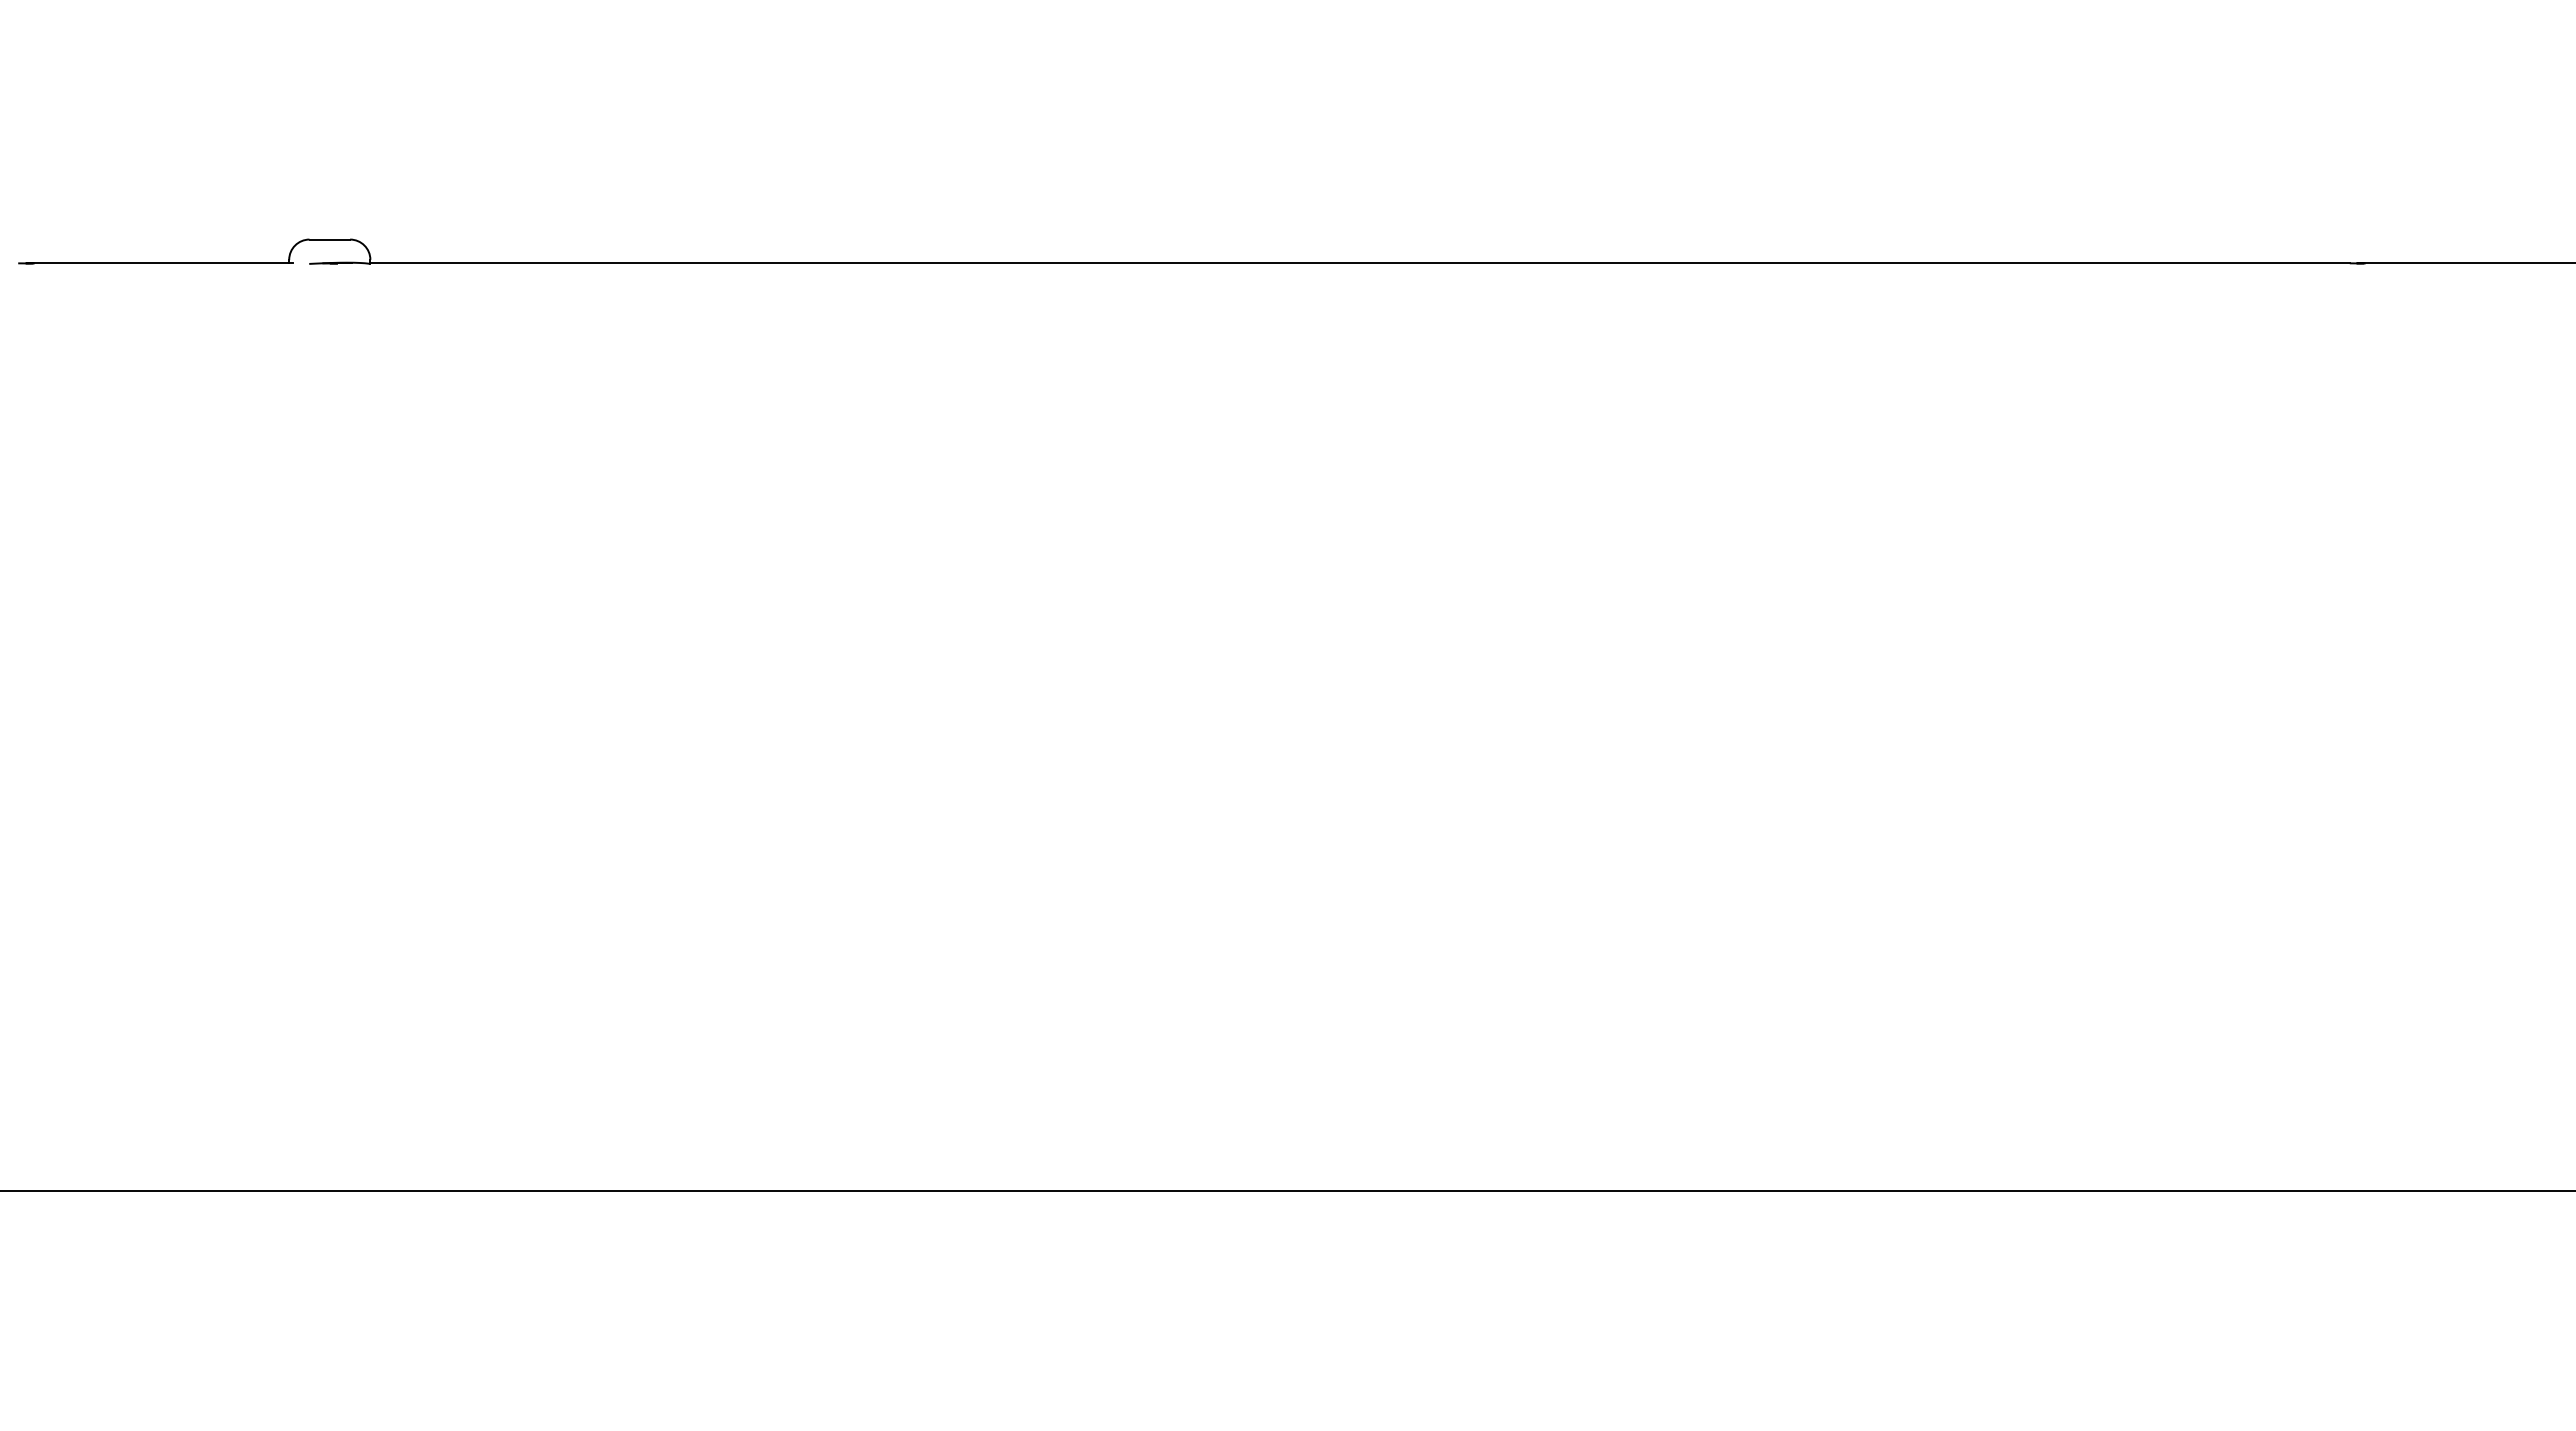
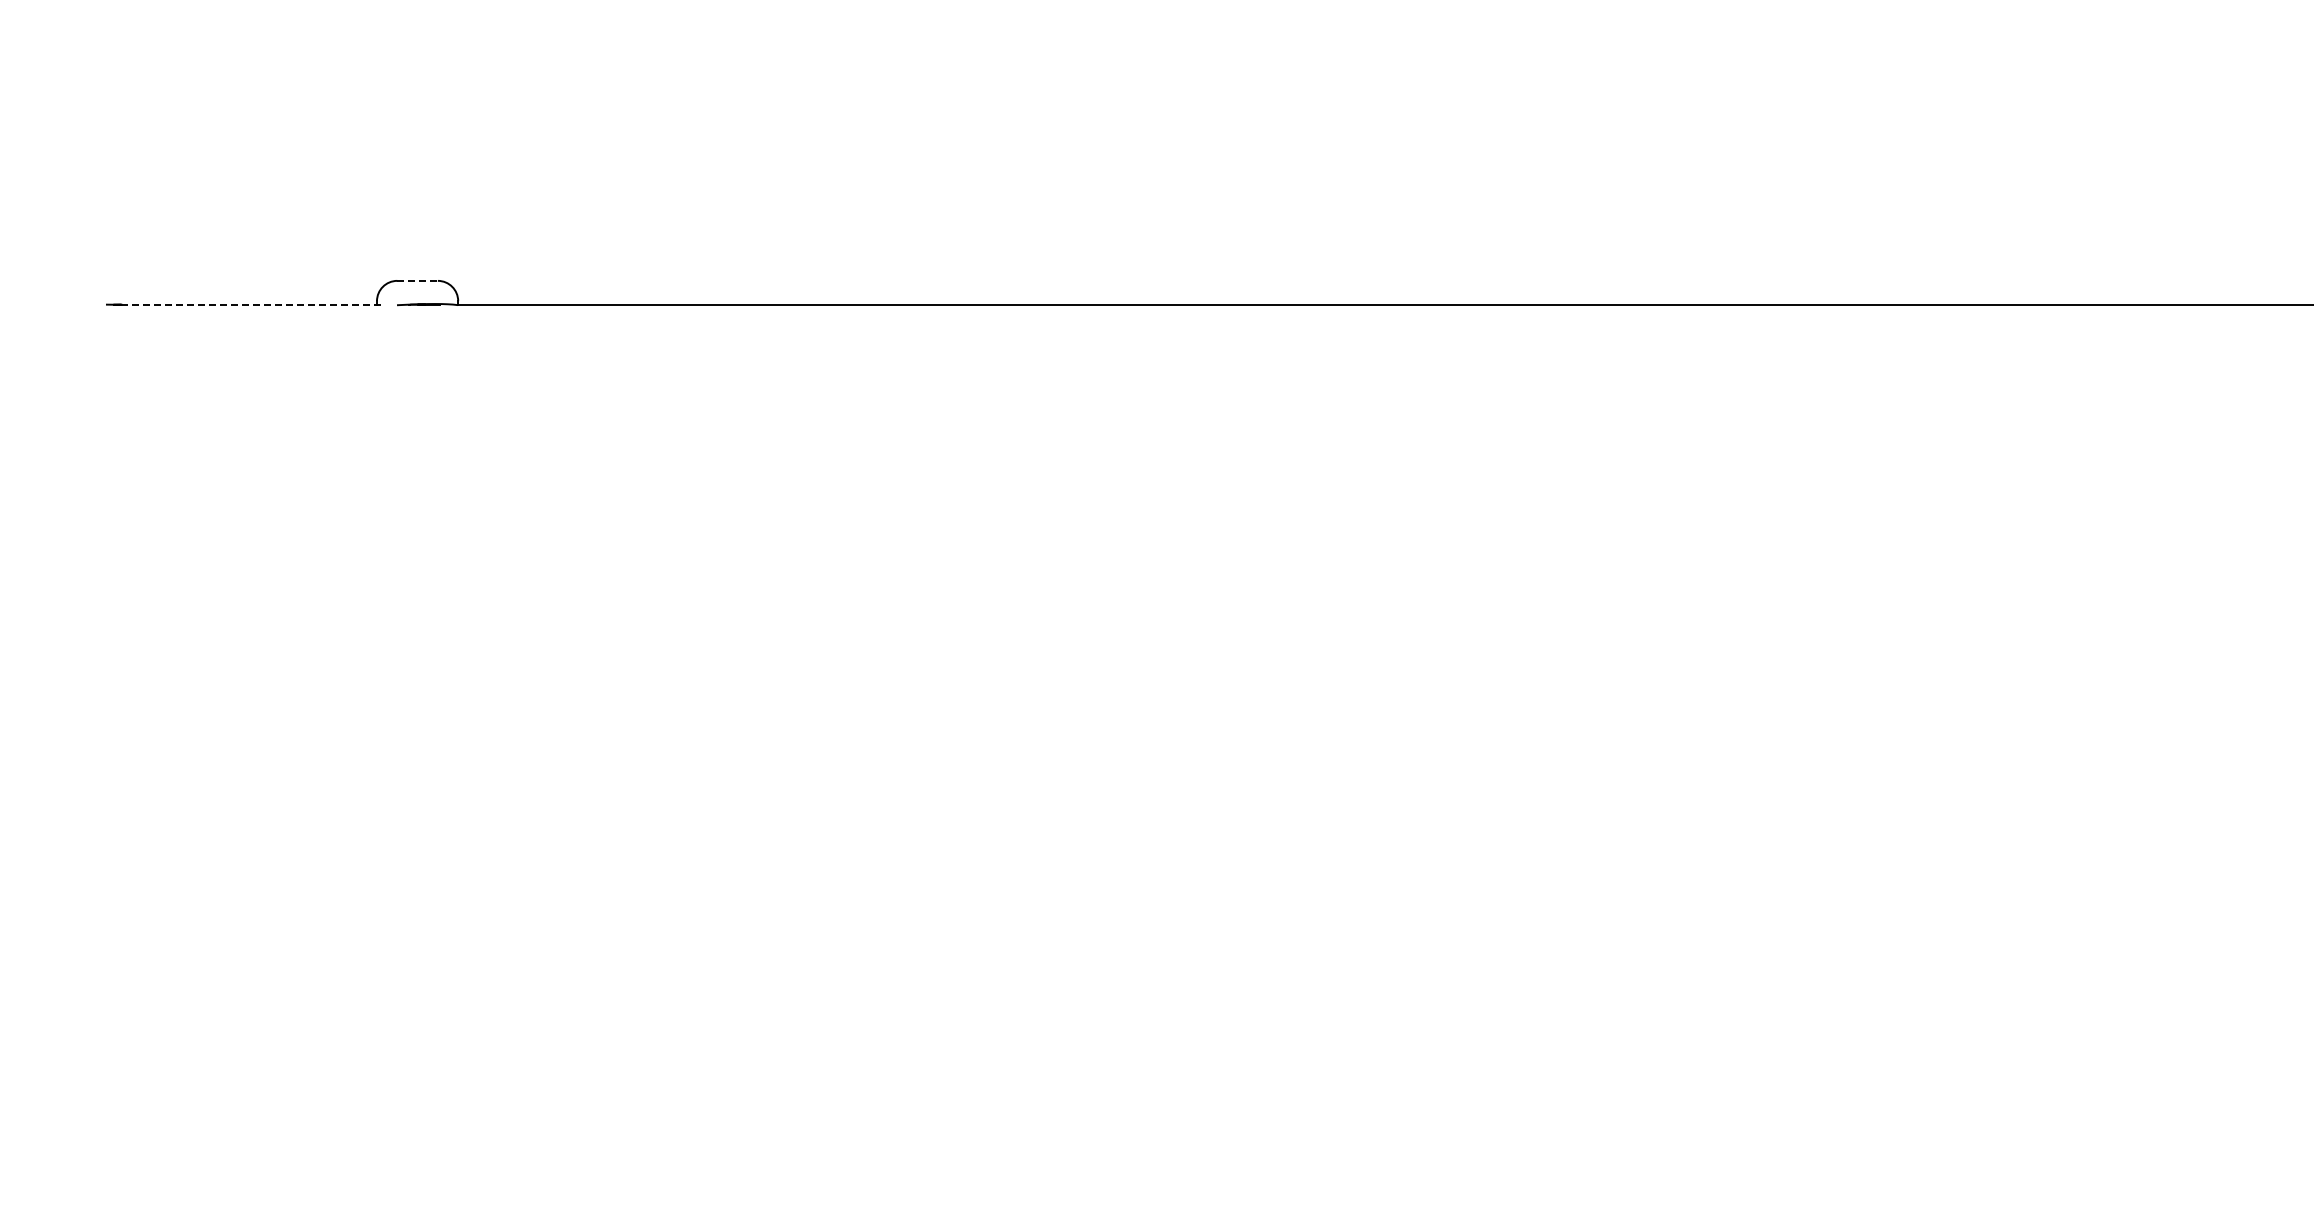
line: (330, 239) -> (418, 280), solid -> dashed
line: (163, 263) -> (251, 304), solid -> dashed

